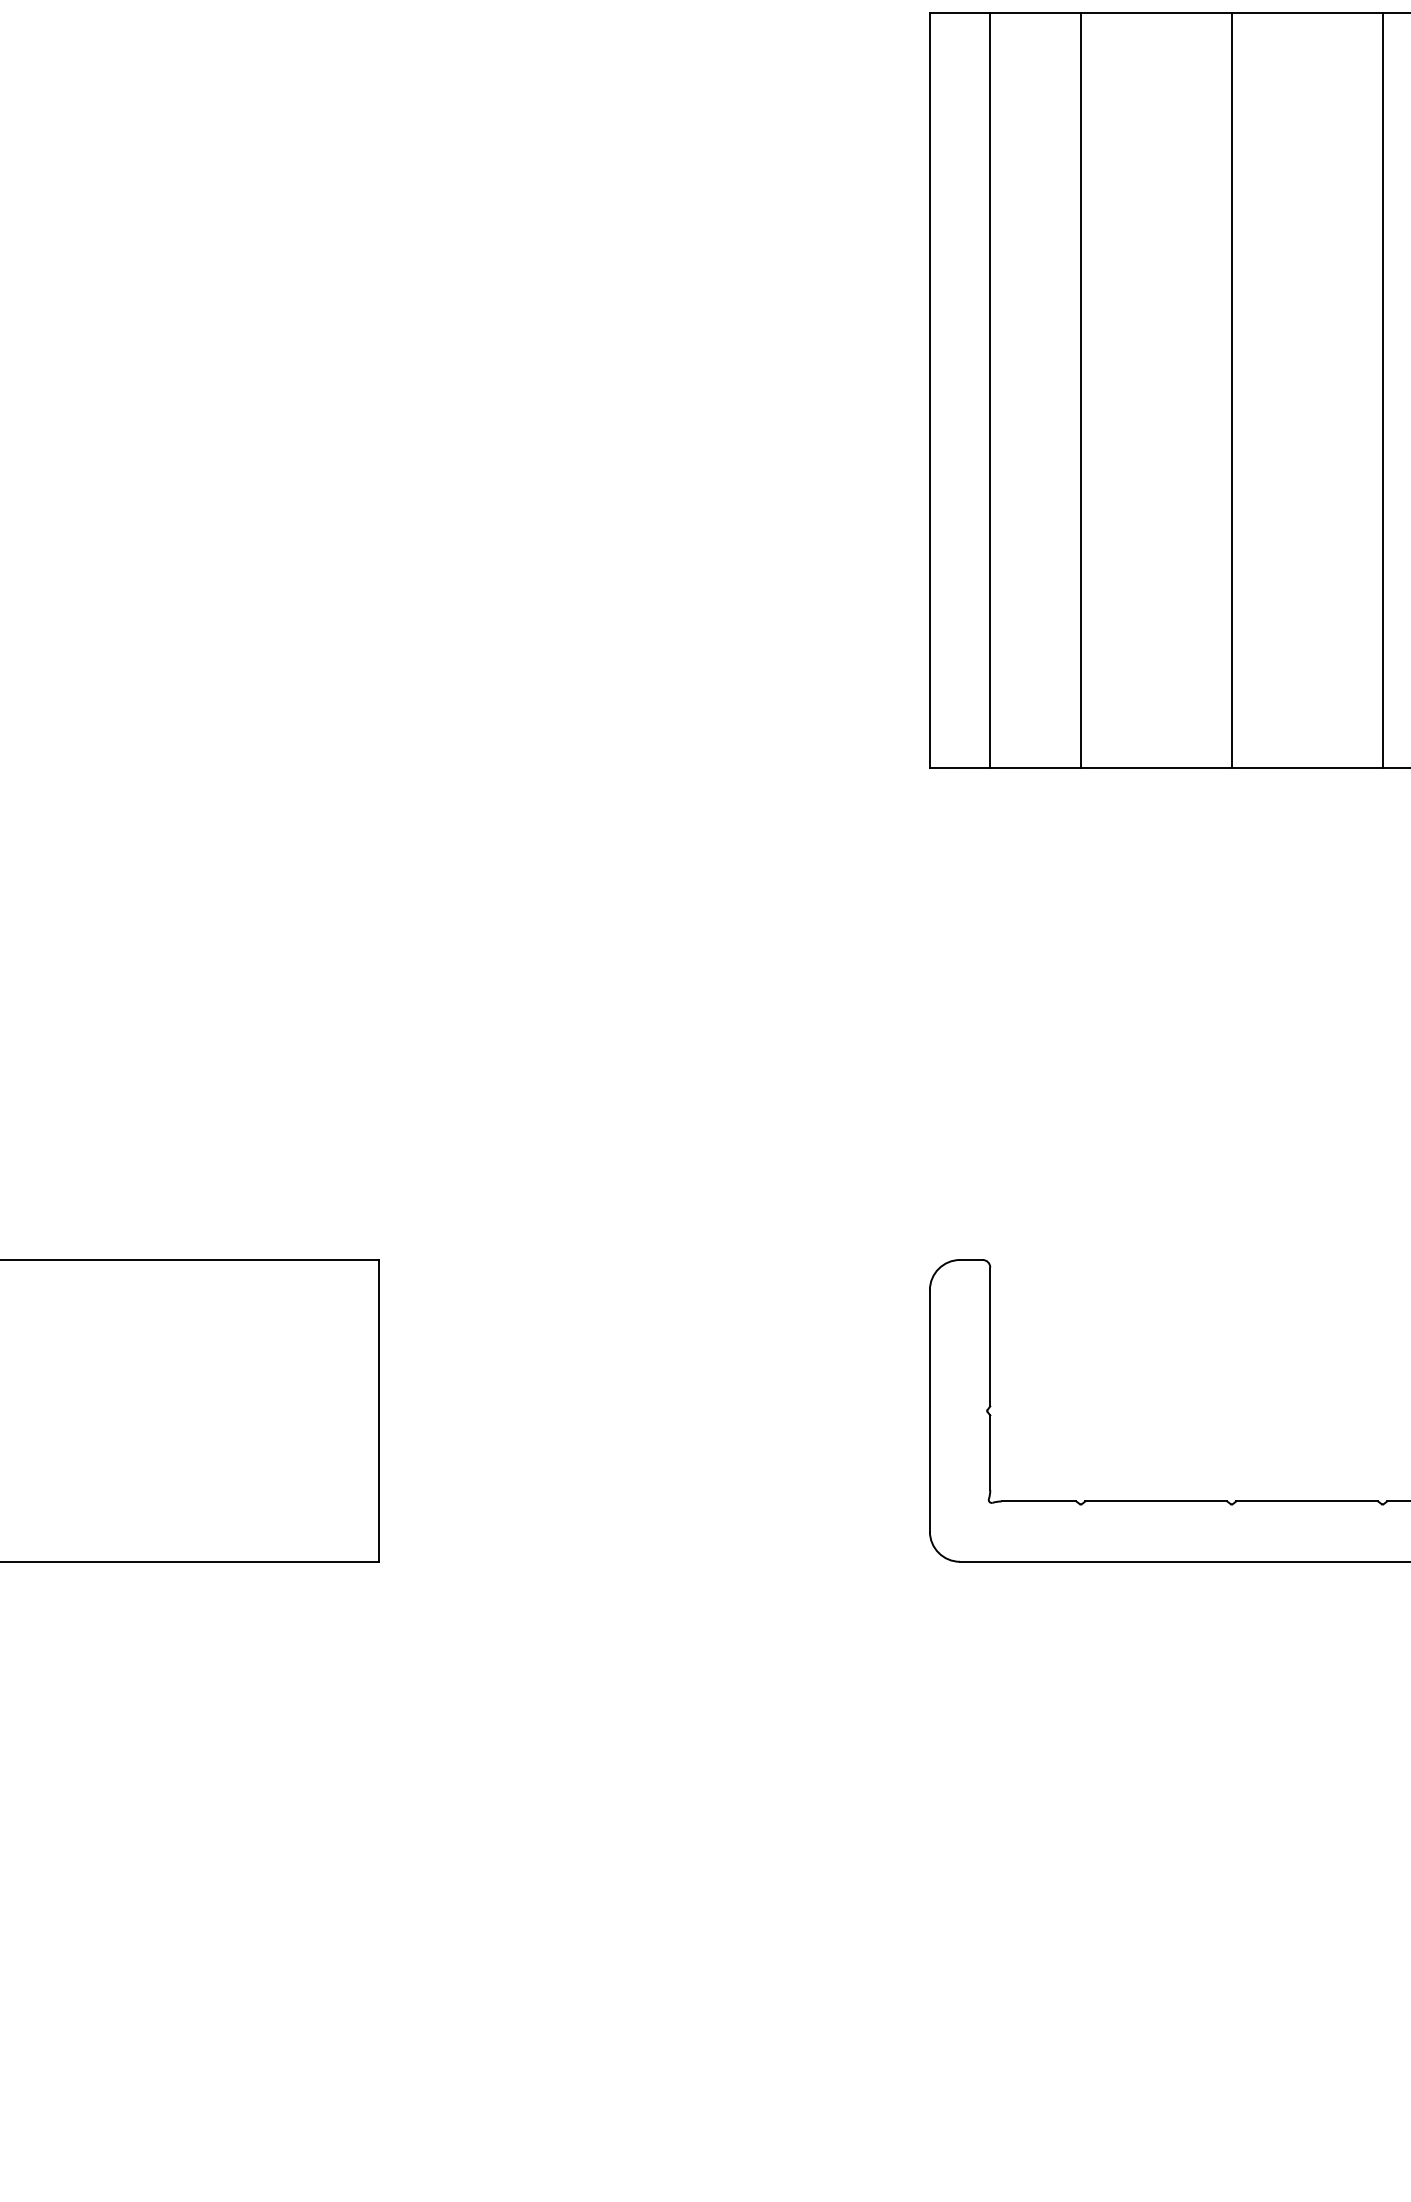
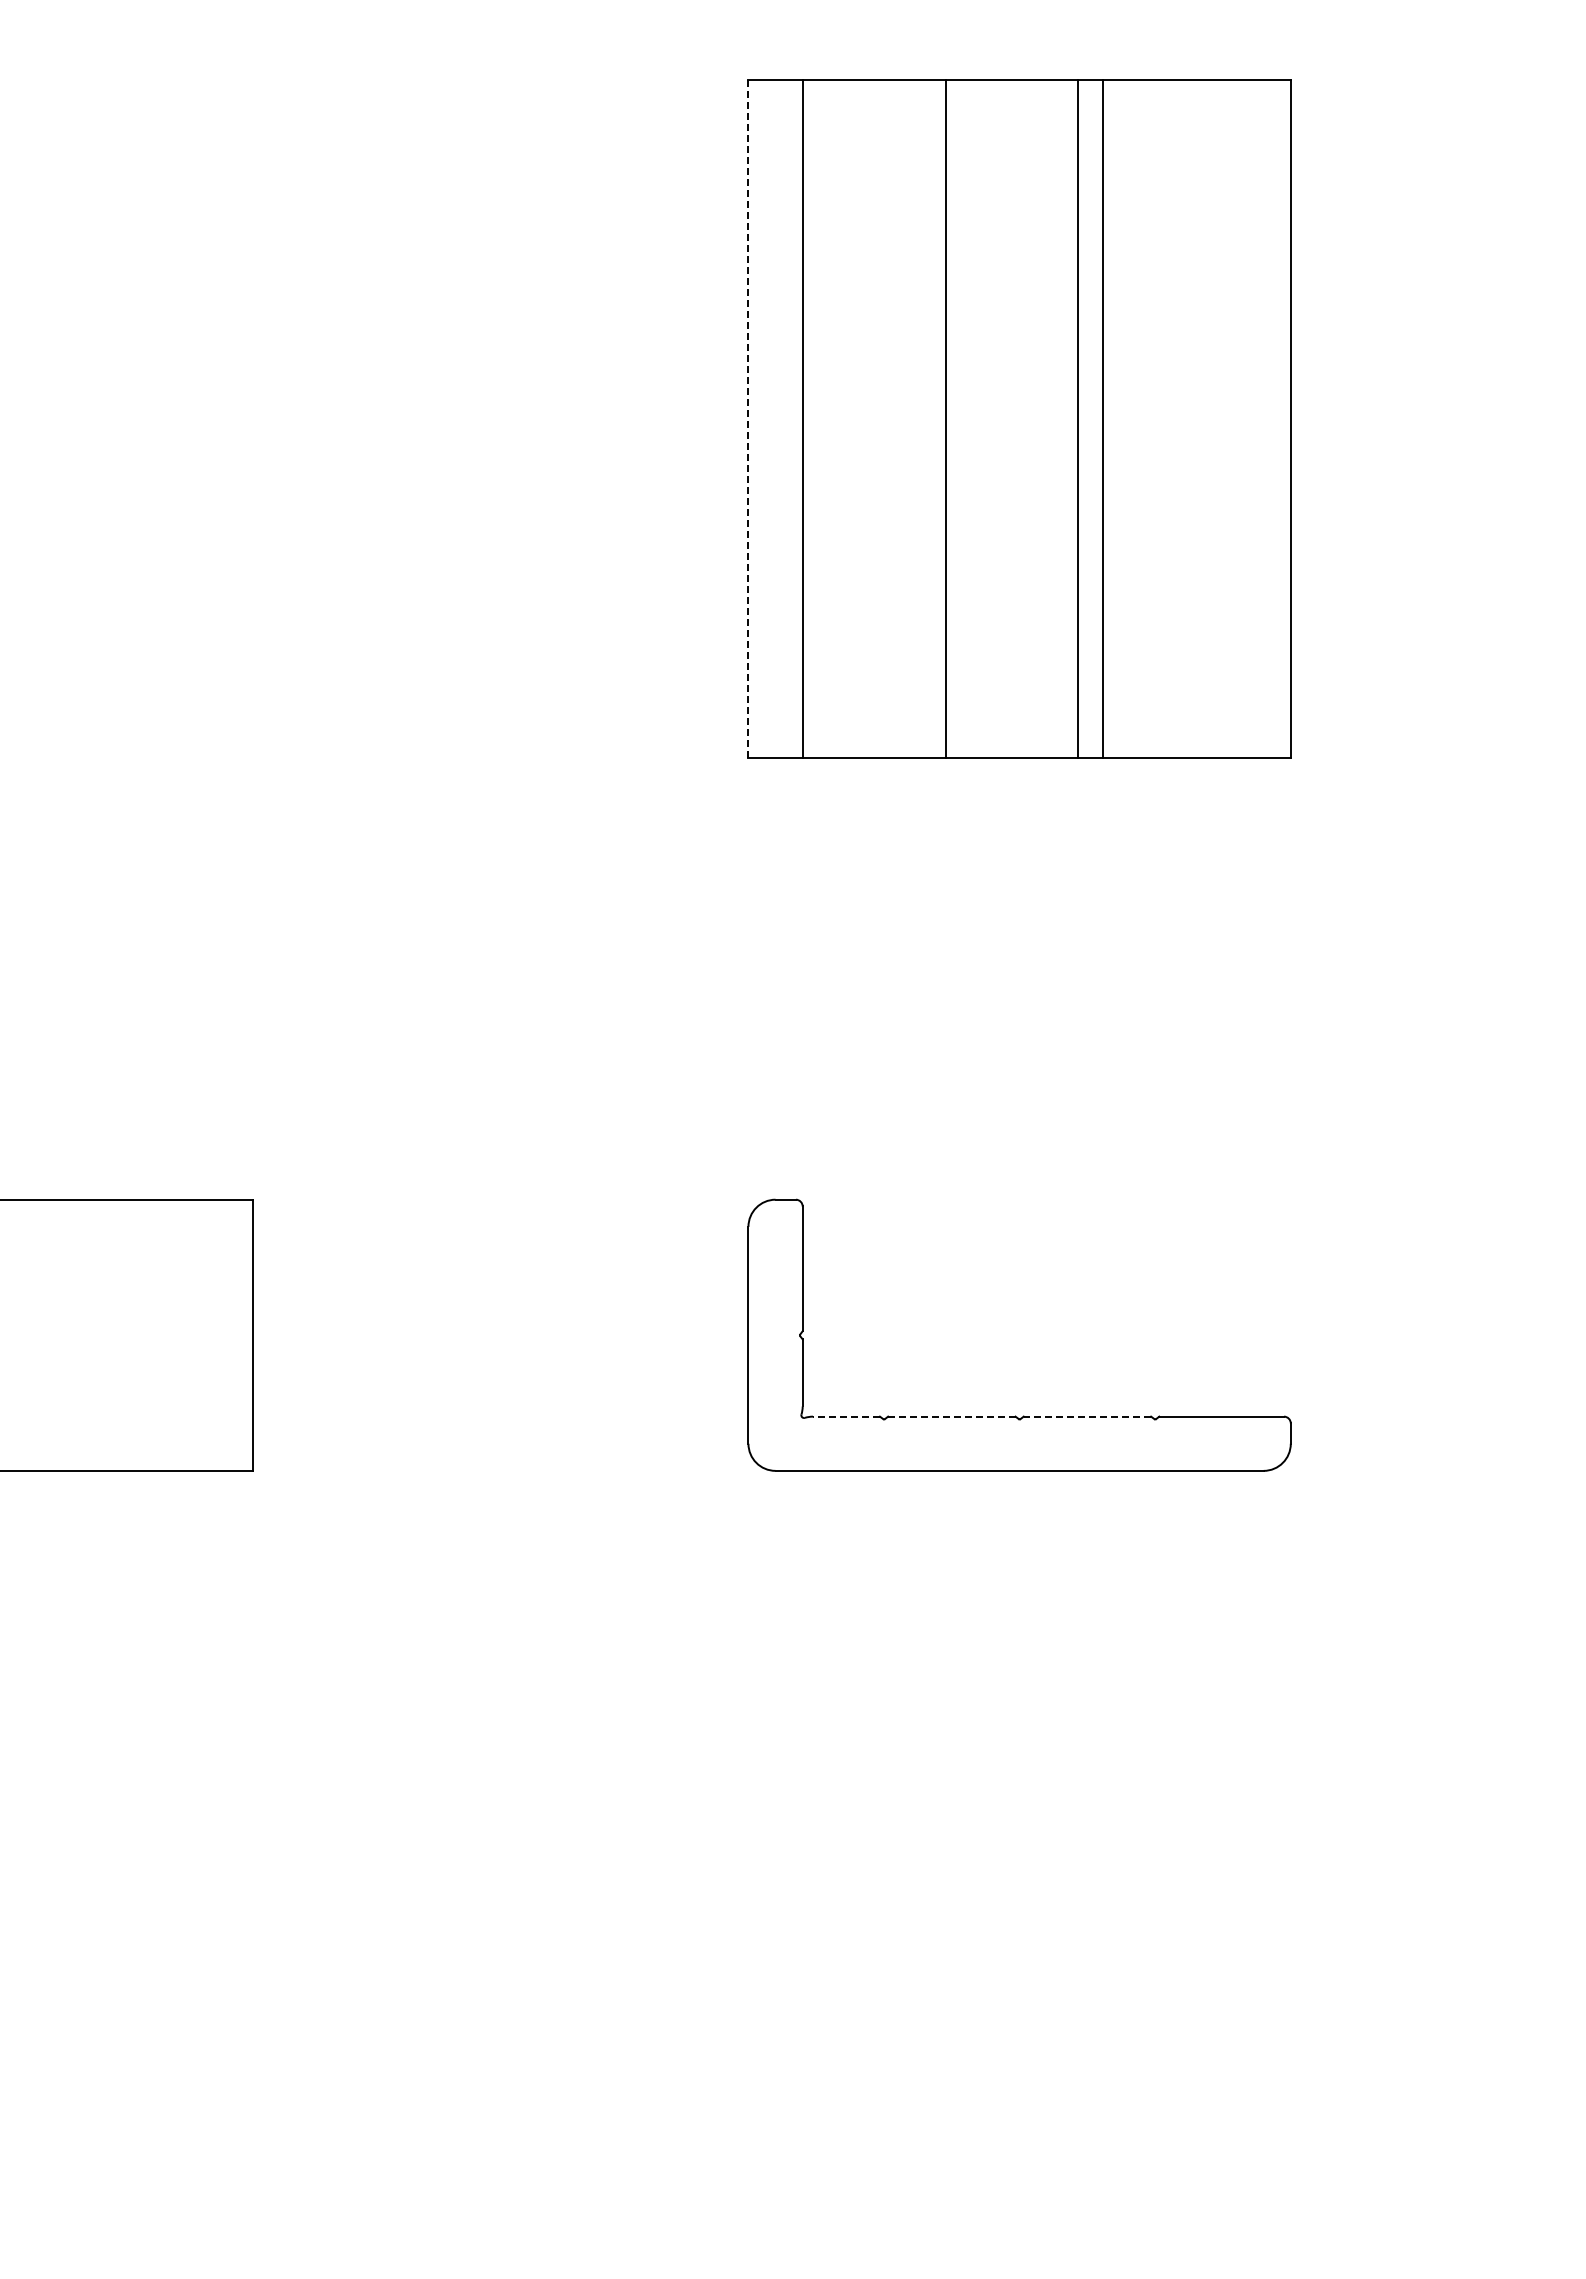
line: (929, 390) -> (748, 418), solid -> dashed
line: (1081, 390) -> (946, 418), moved
line: (1231, 390) -> (1077, 418), moved
line: (1382, 390) -> (1103, 418), moved
line: (1037, 1501) -> (845, 1416), solid -> dashed
line: (1155, 1501) -> (951, 1416), solid -> dashed
line: (1307, 1501) -> (1087, 1416), solid -> dashed

